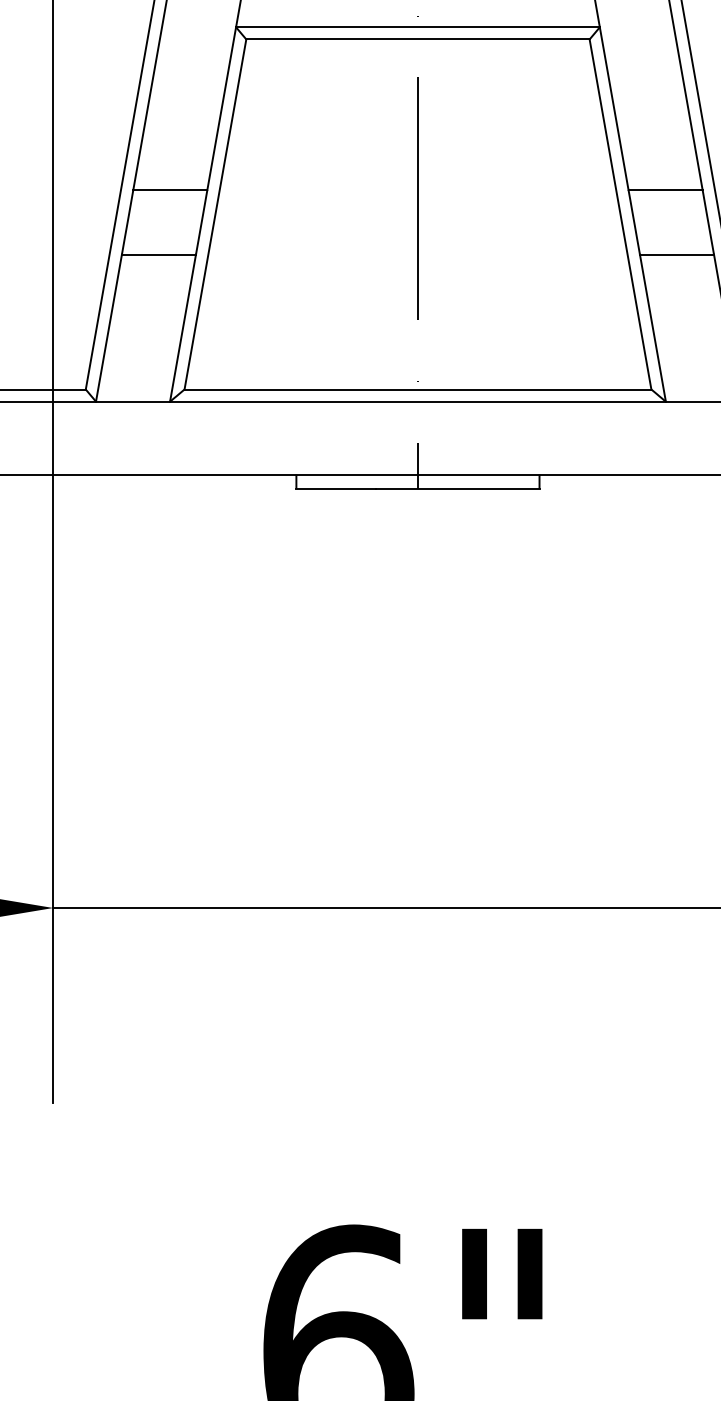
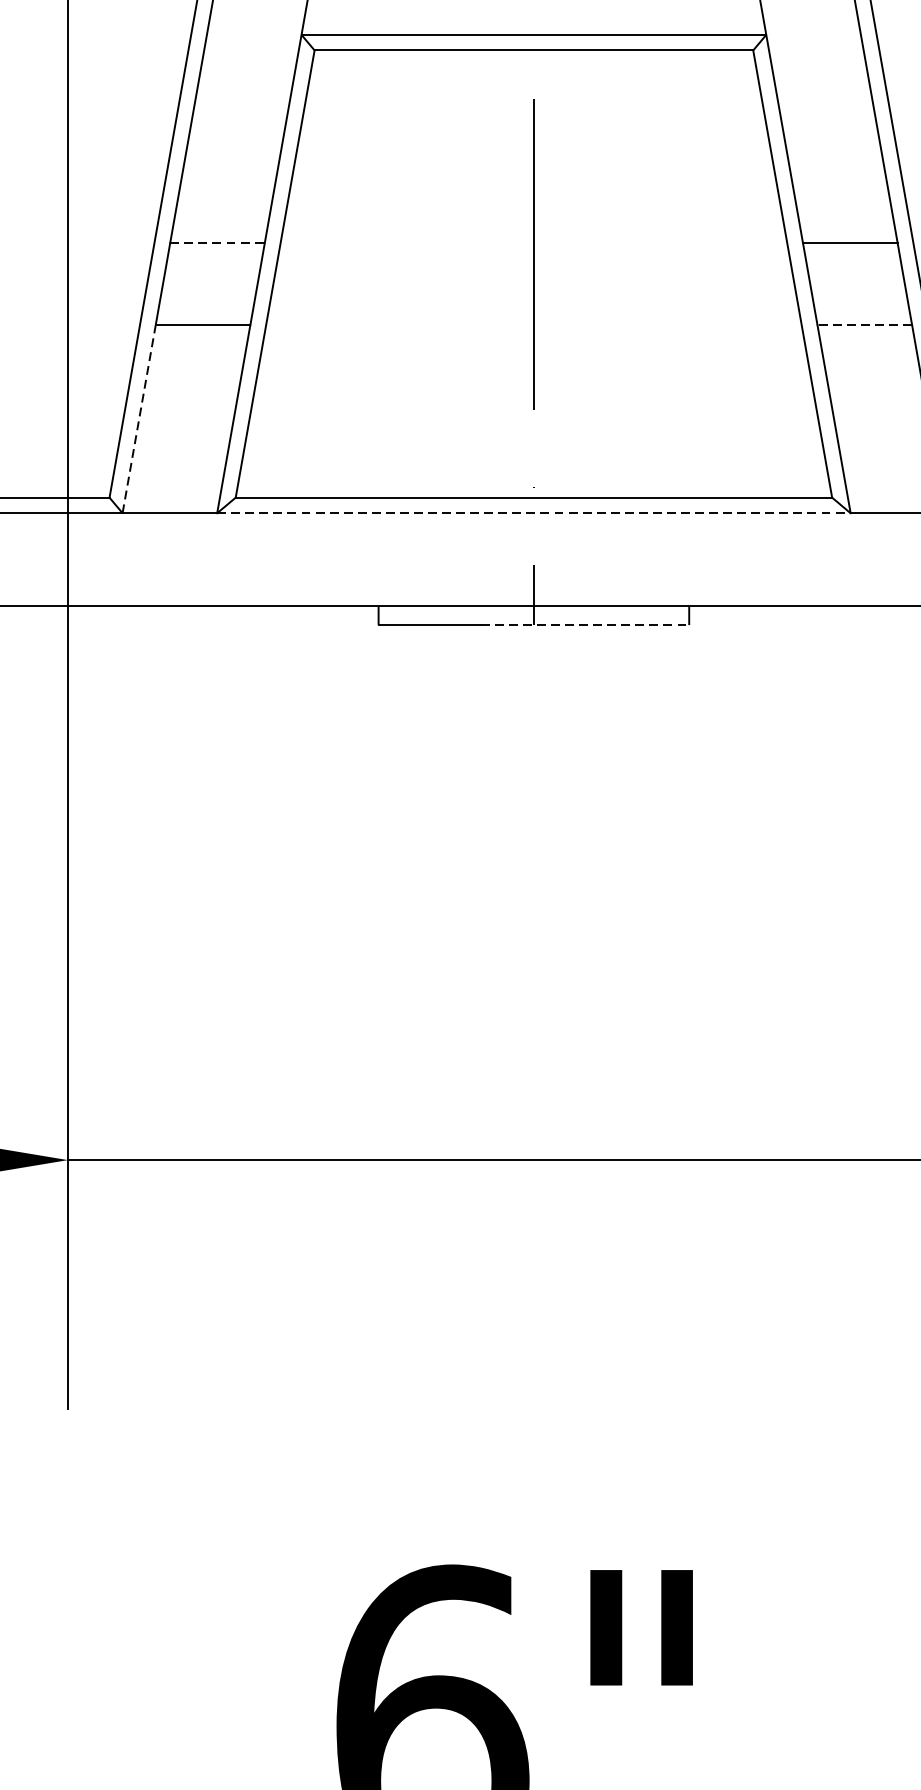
line: (170, 189) -> (217, 242), solid -> dashed
line: (676, 254) -> (864, 325), solid -> dashed
line: (108, 328) -> (138, 419), solid -> dashed
line: (417, 401) -> (533, 512), solid -> dashed
line: (457, 489) -> (584, 625), solid -> dashed

